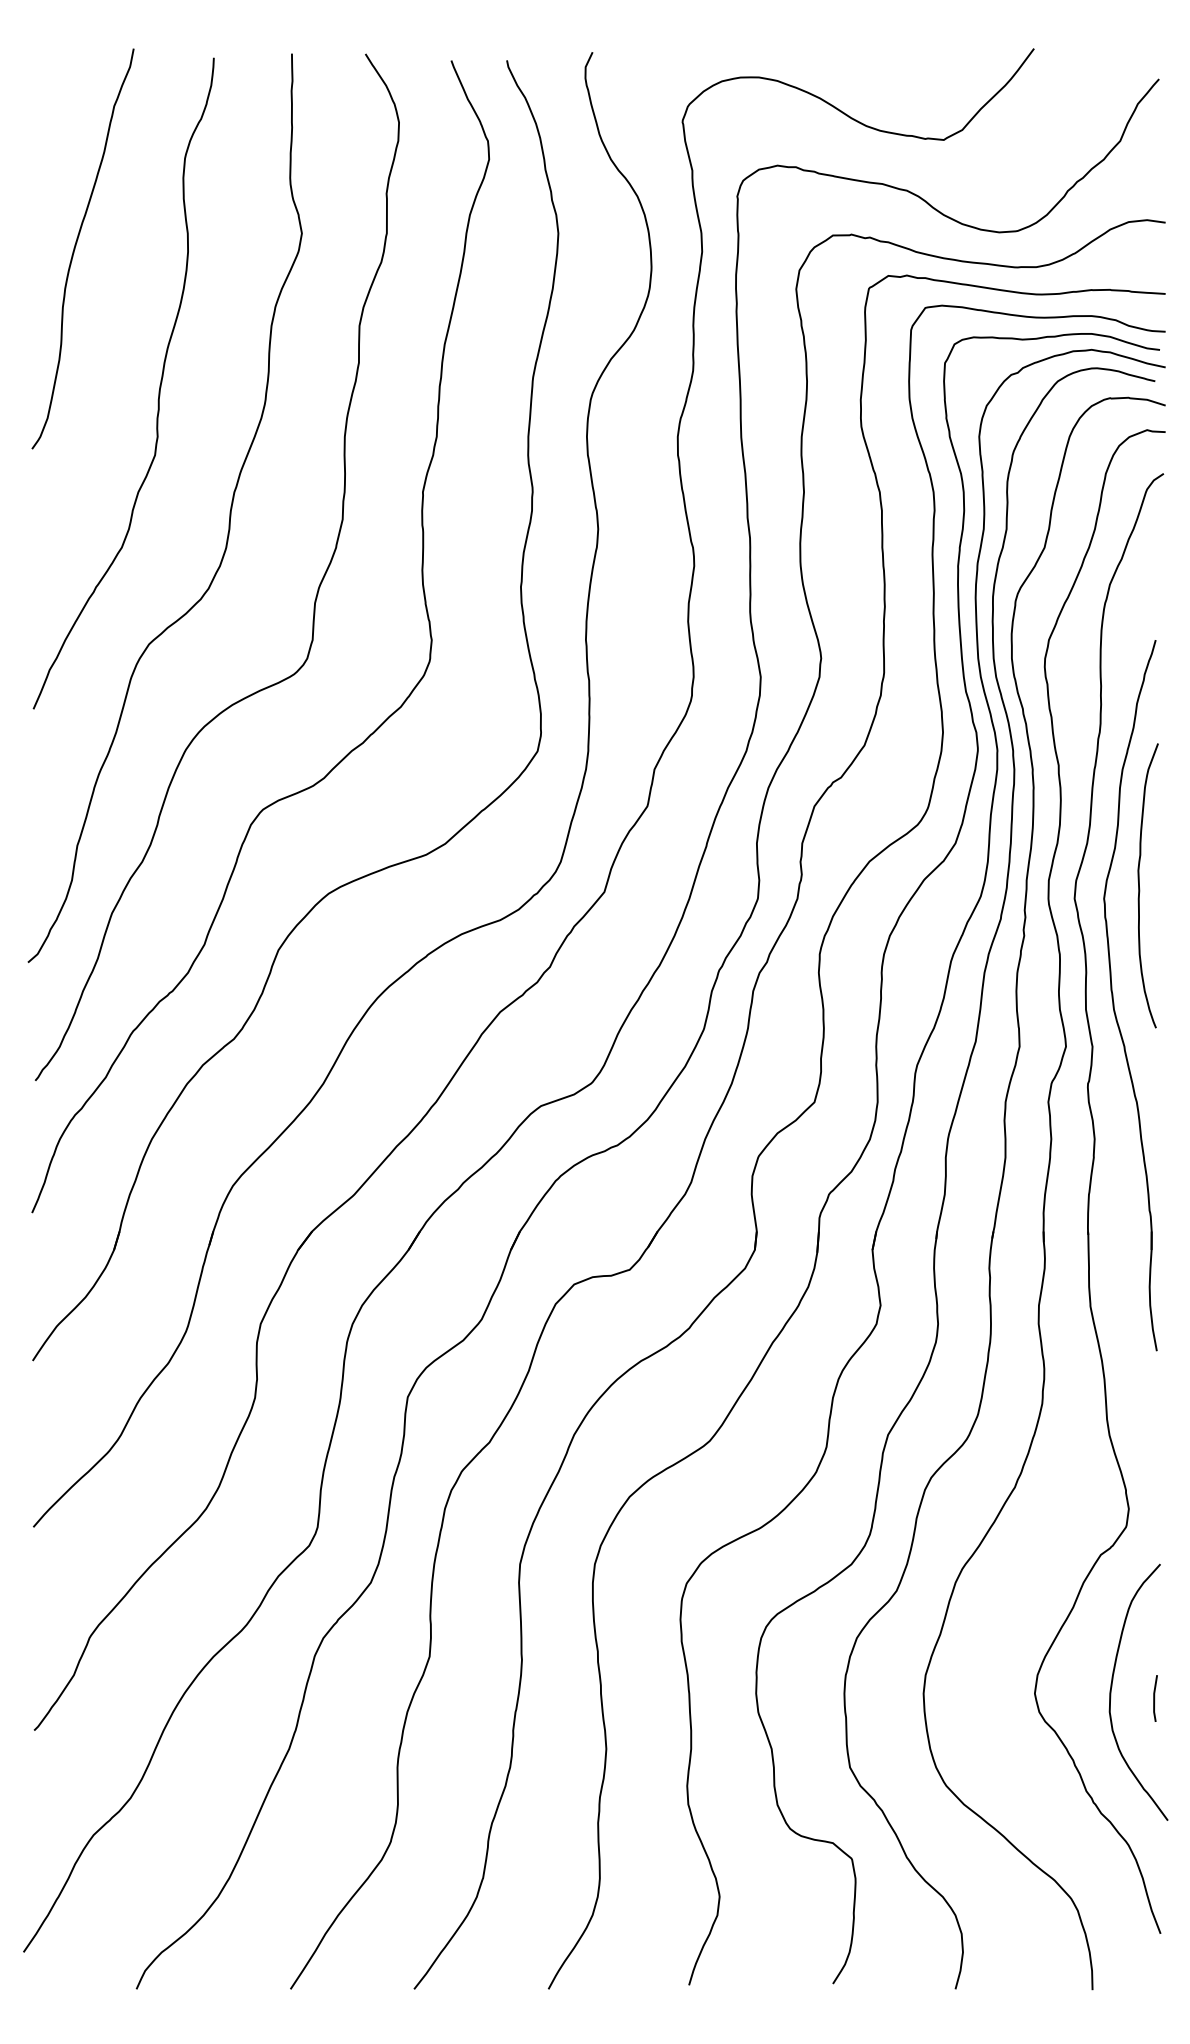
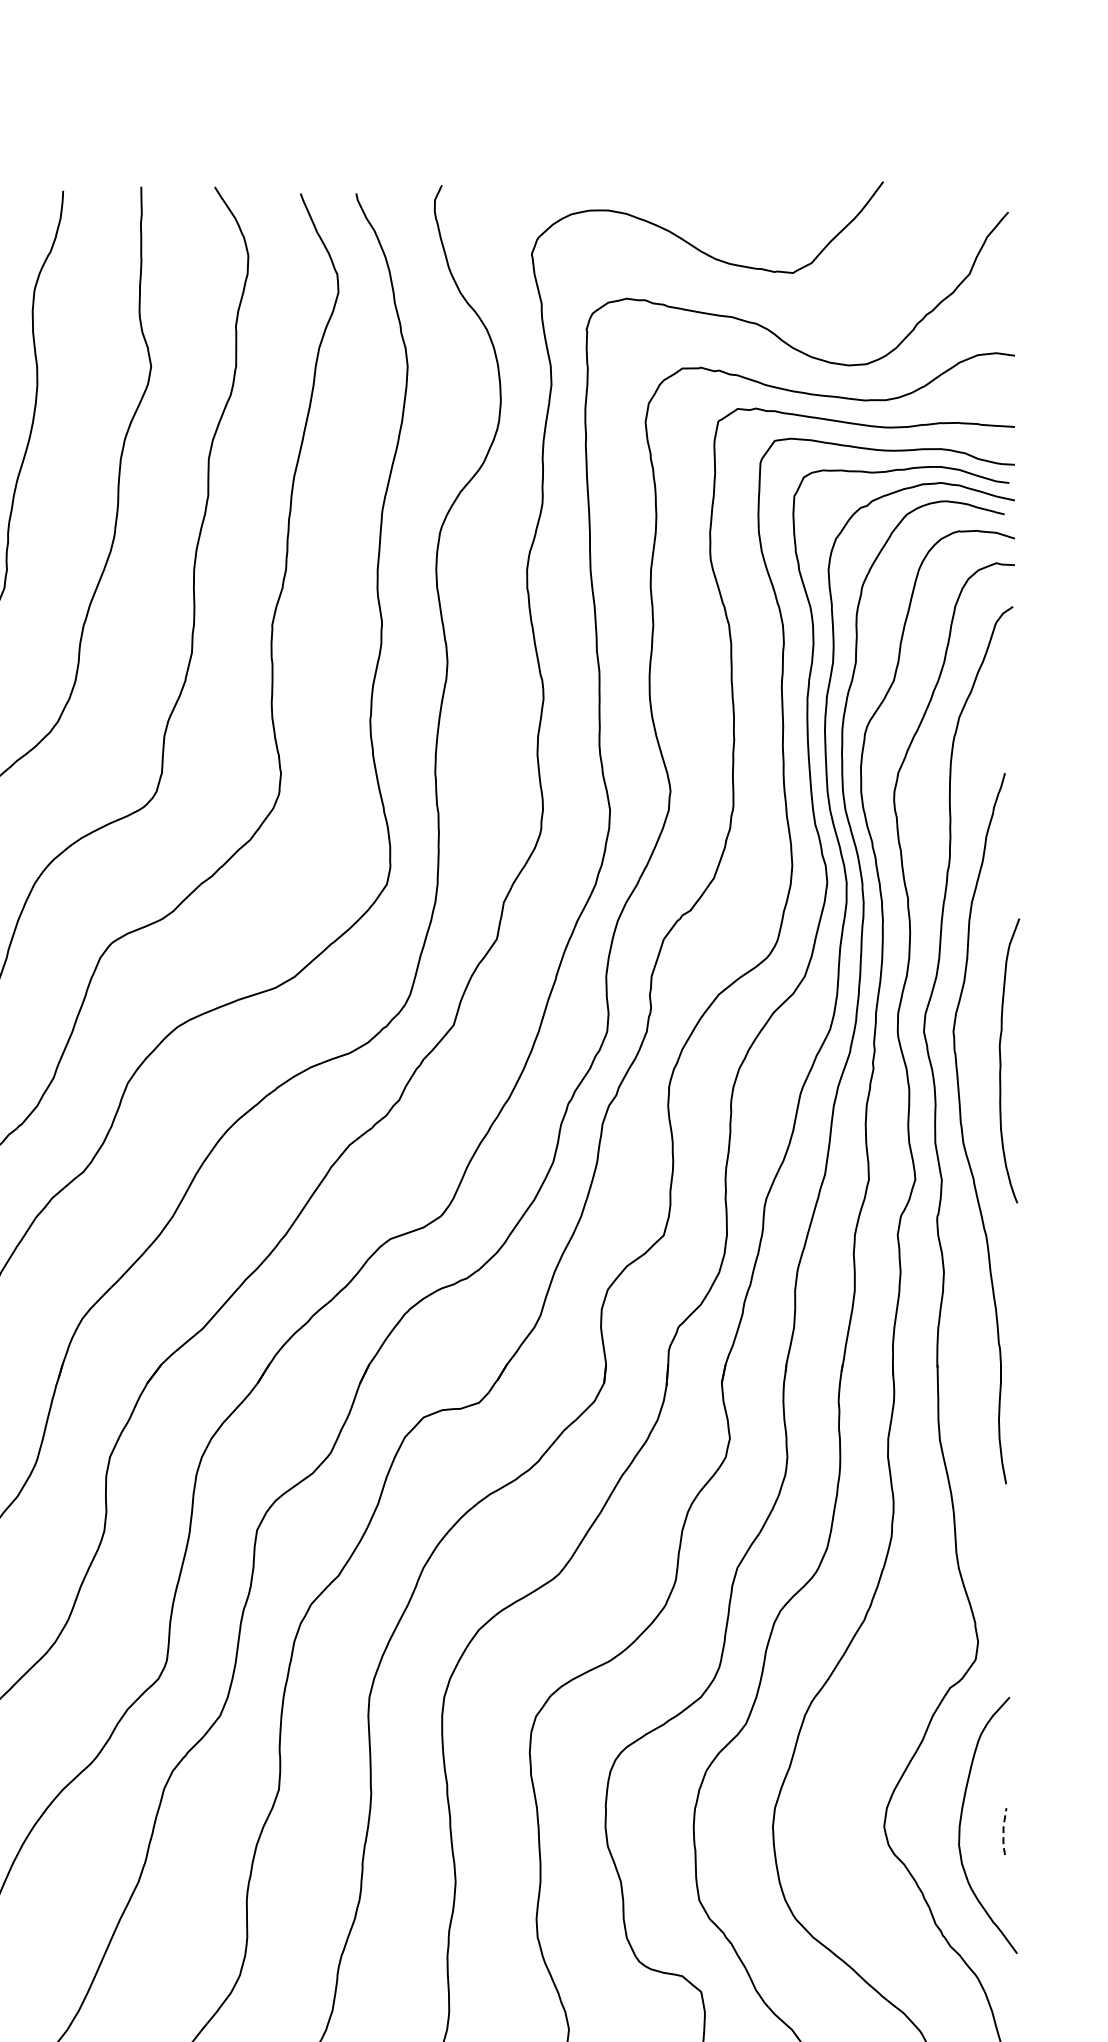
curve: (1139, 885) -> (1000, 1060), moved
line: (1154, 1698) -> (1003, 1831), solid -> dashed

